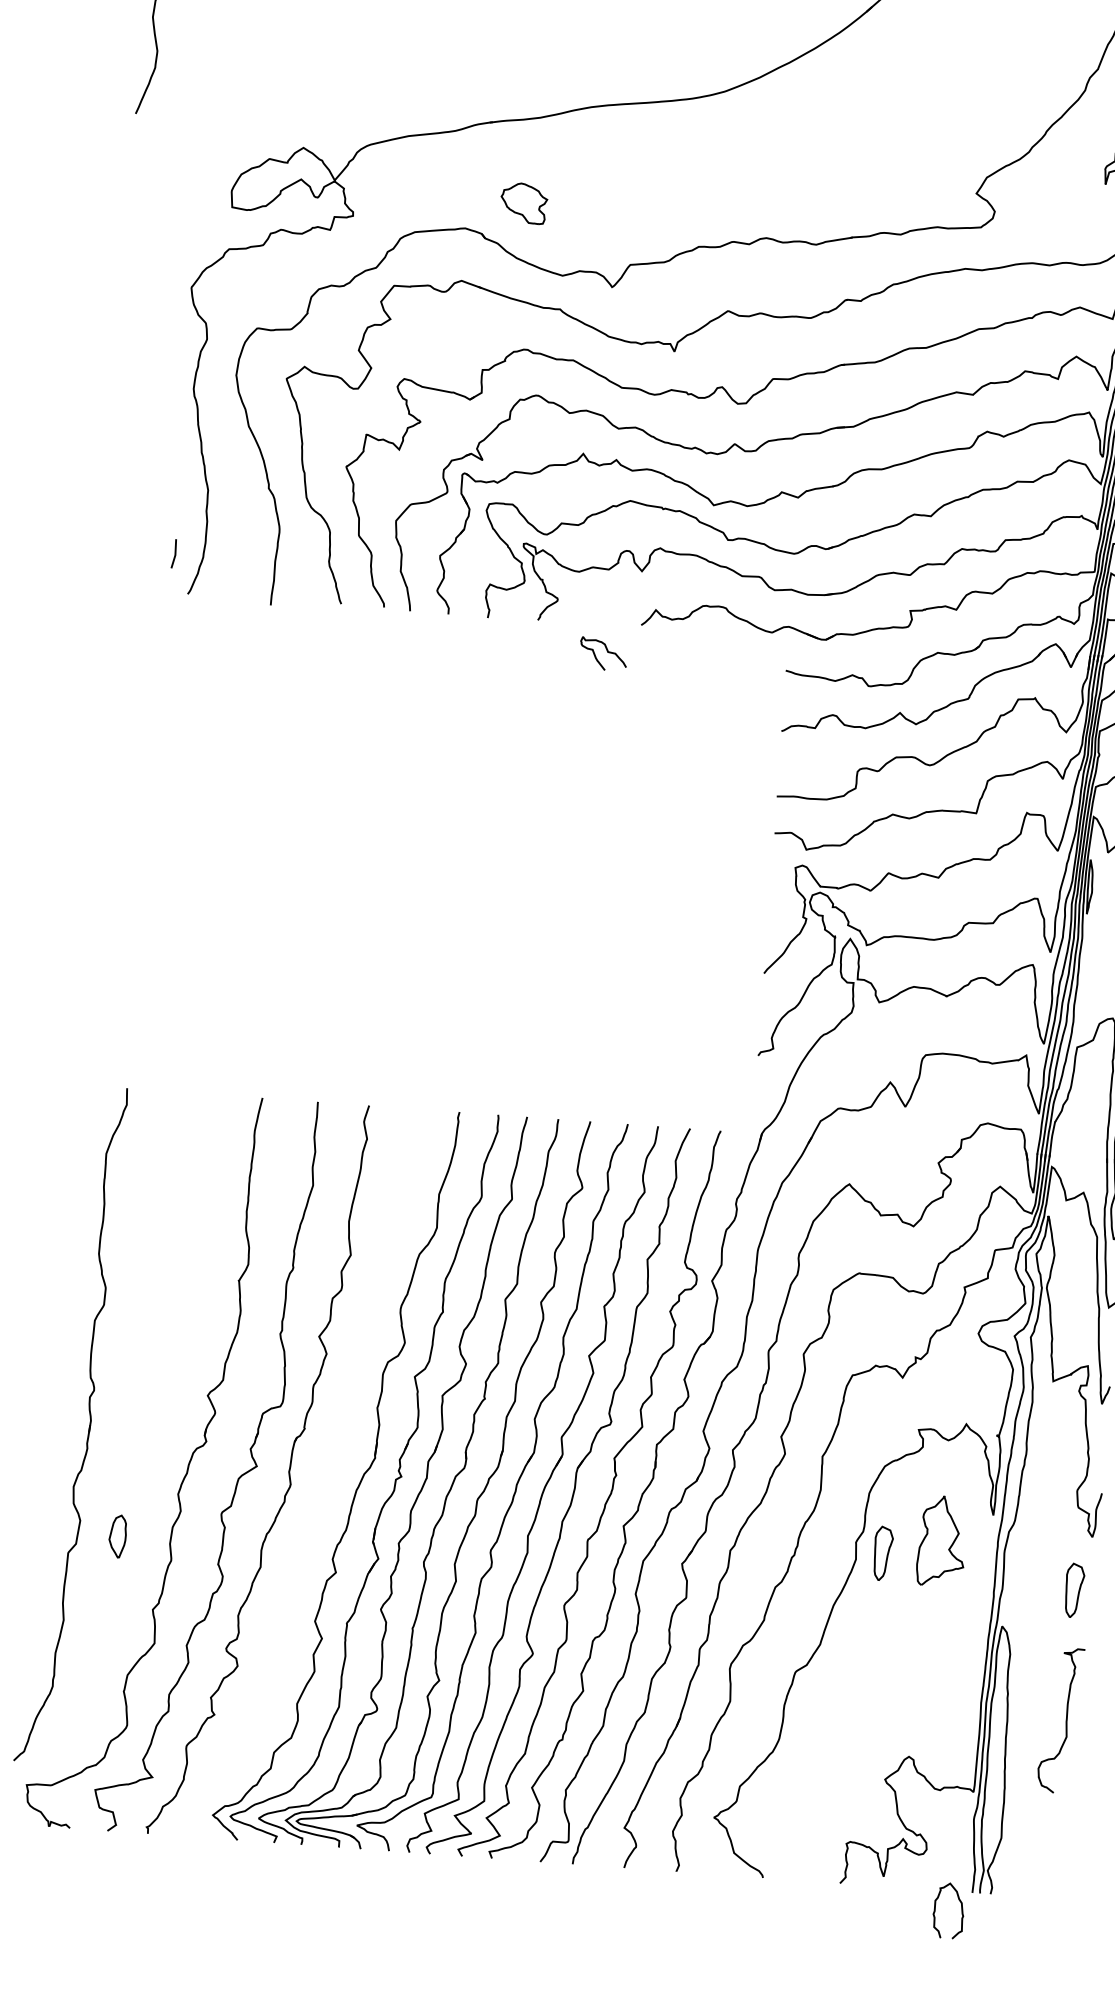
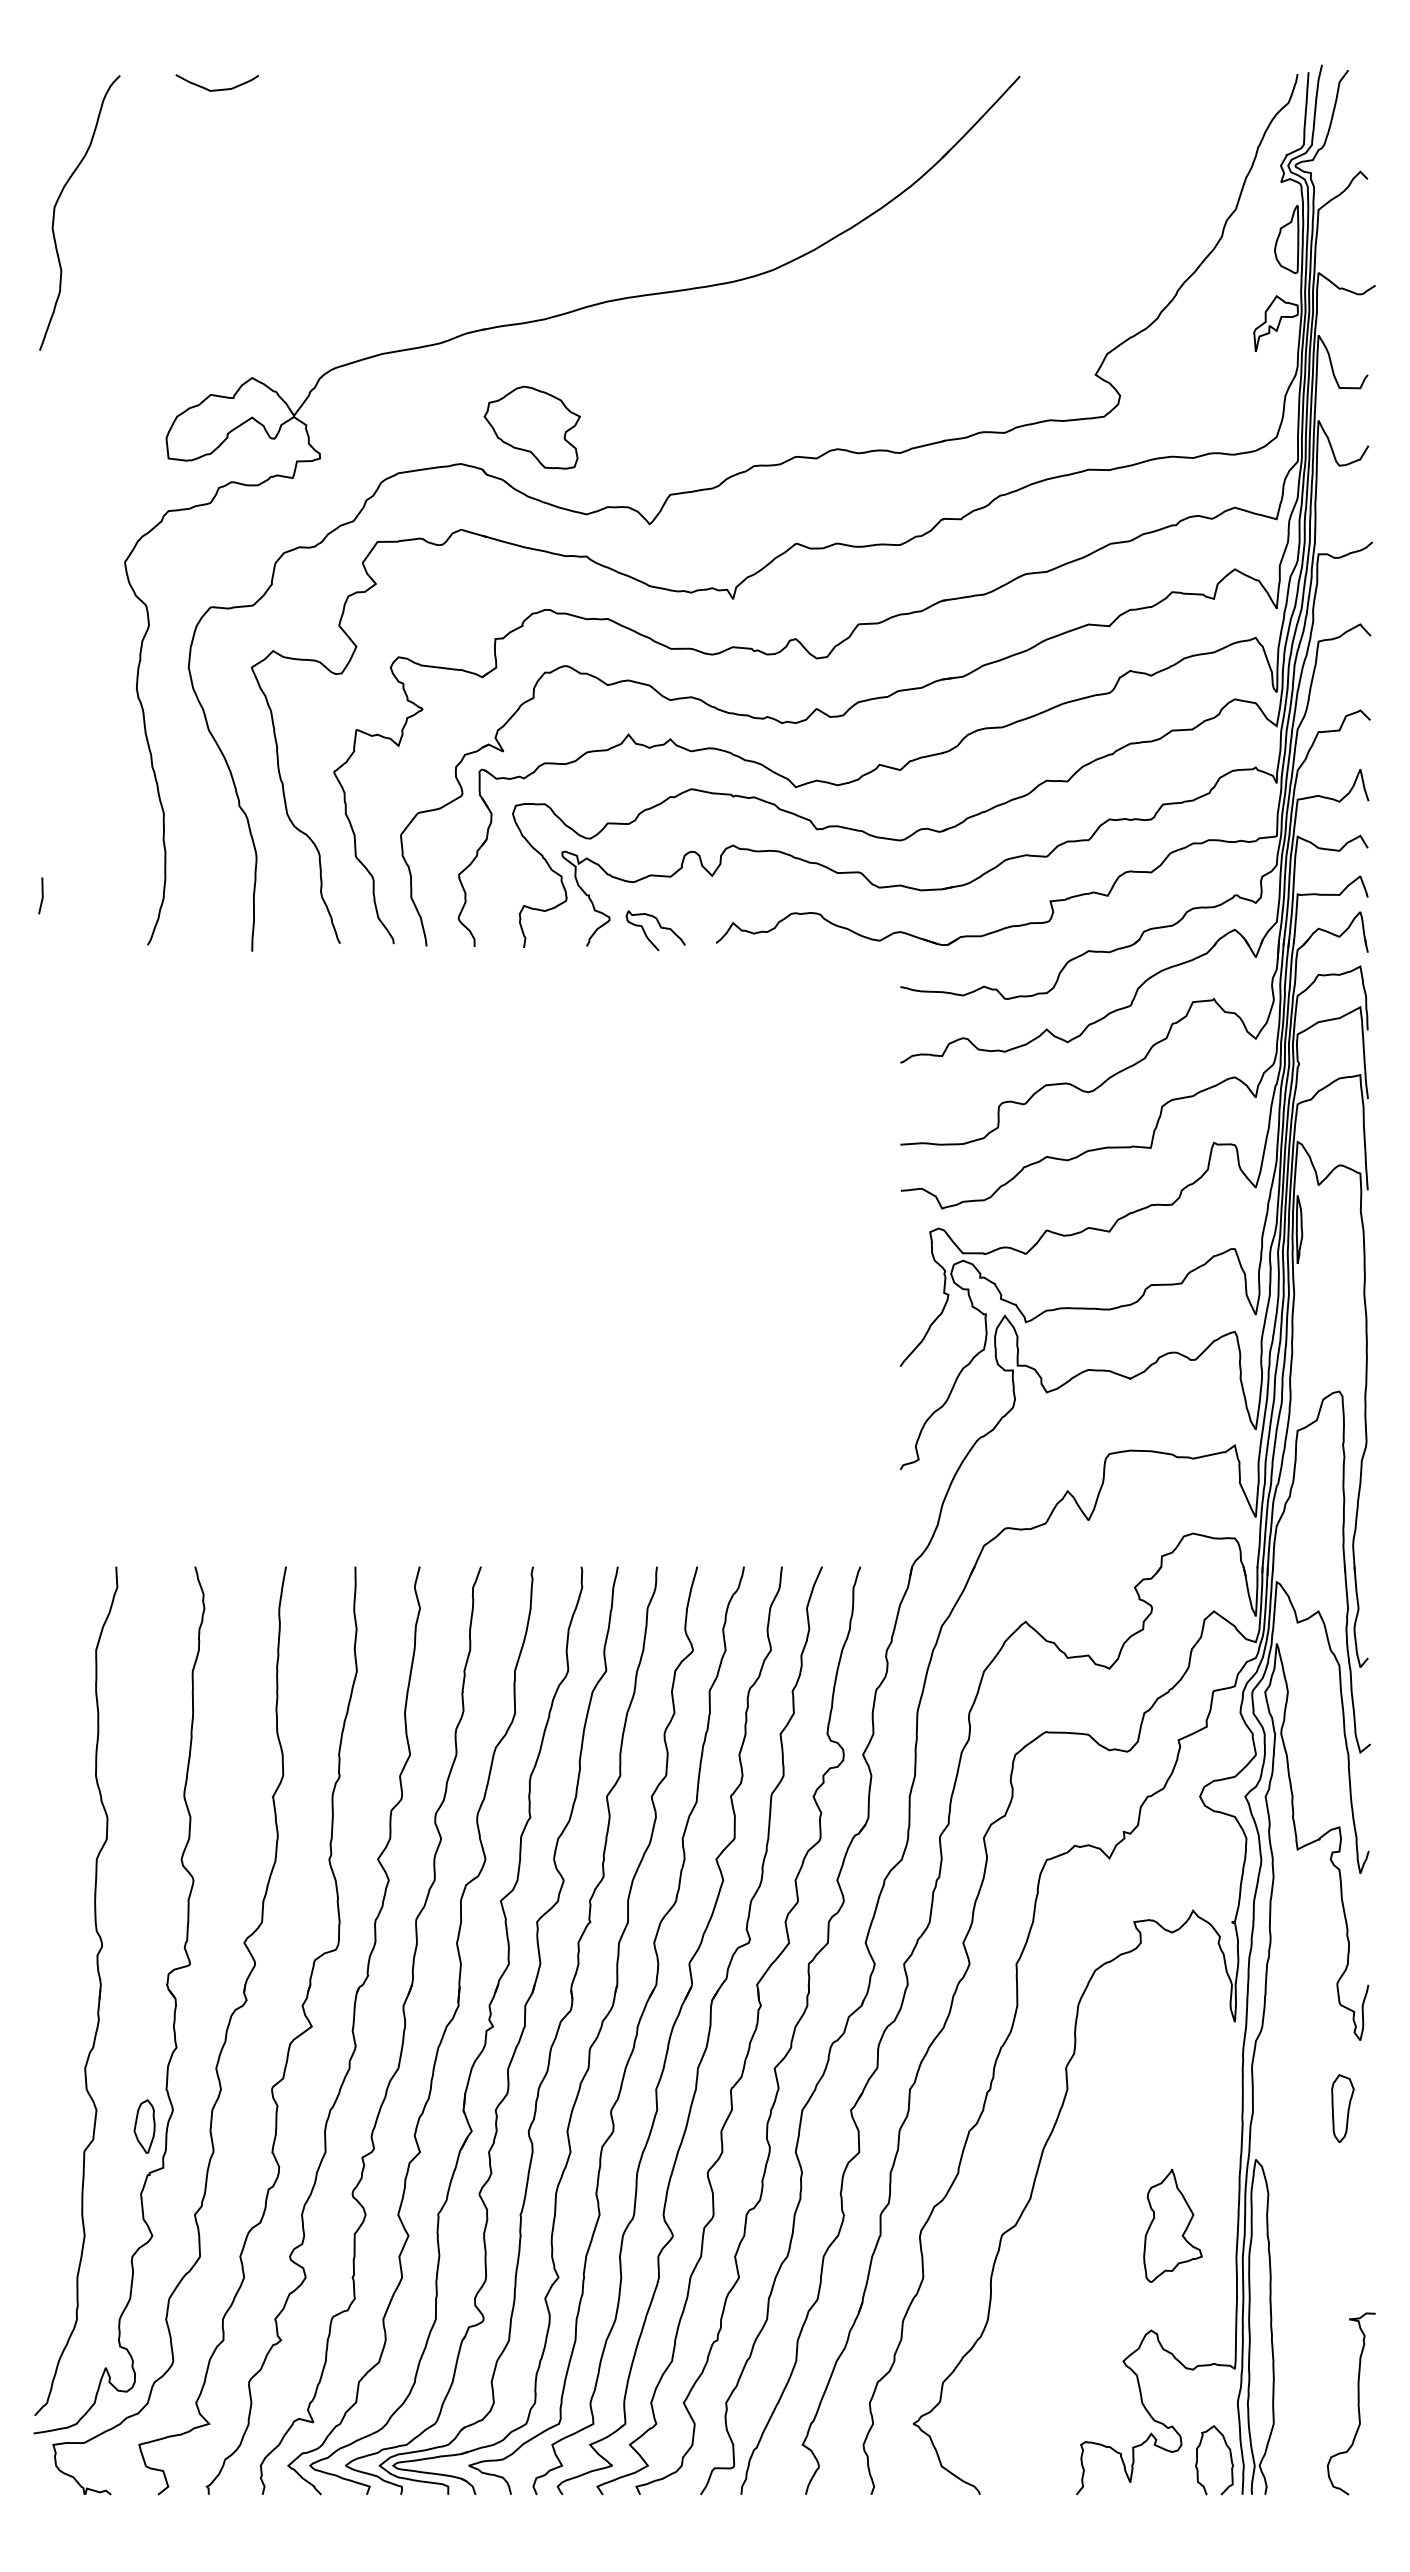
part: (523, 203) -> (531, 427), size x1.67
line: (174, 553) -> (41, 895), moved
curve: (607, 652) -> (660, 928), moved
part: (143, 1425) -> (166, 1986), added
part: (328, 1477) -> (402, 2034), added
part: (941, 1540) -> (1172, 2225), moved
part: (882, 1553) -> (1100, 2079), removed
curve: (1065, 1720) -> (1357, 2403), moved
curve: (961, 1911) -> (1230, 2460), moved

